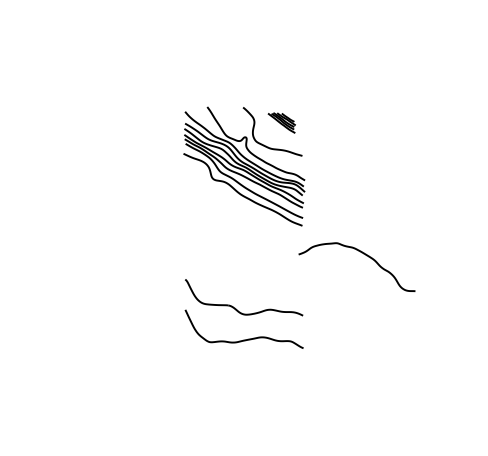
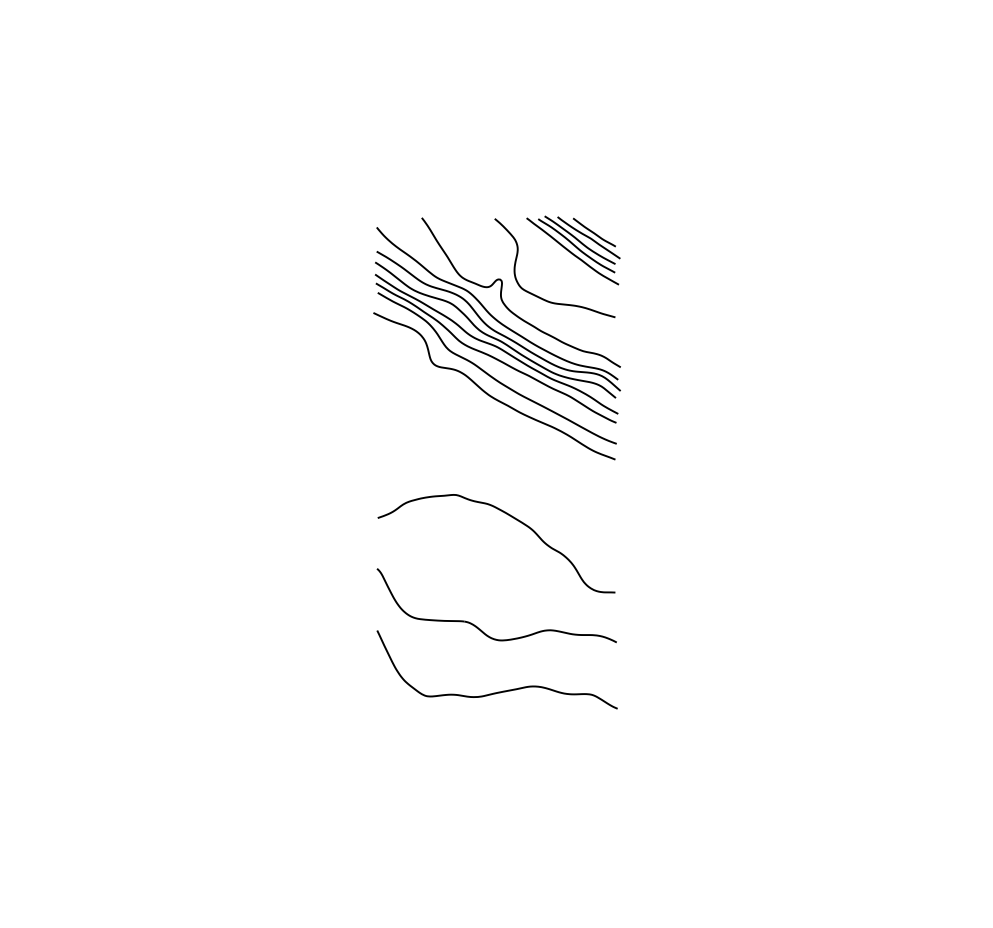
part: (281, 122) -> (572, 249), size x1.67
curve: (363, 254) -> (509, 517), moved

